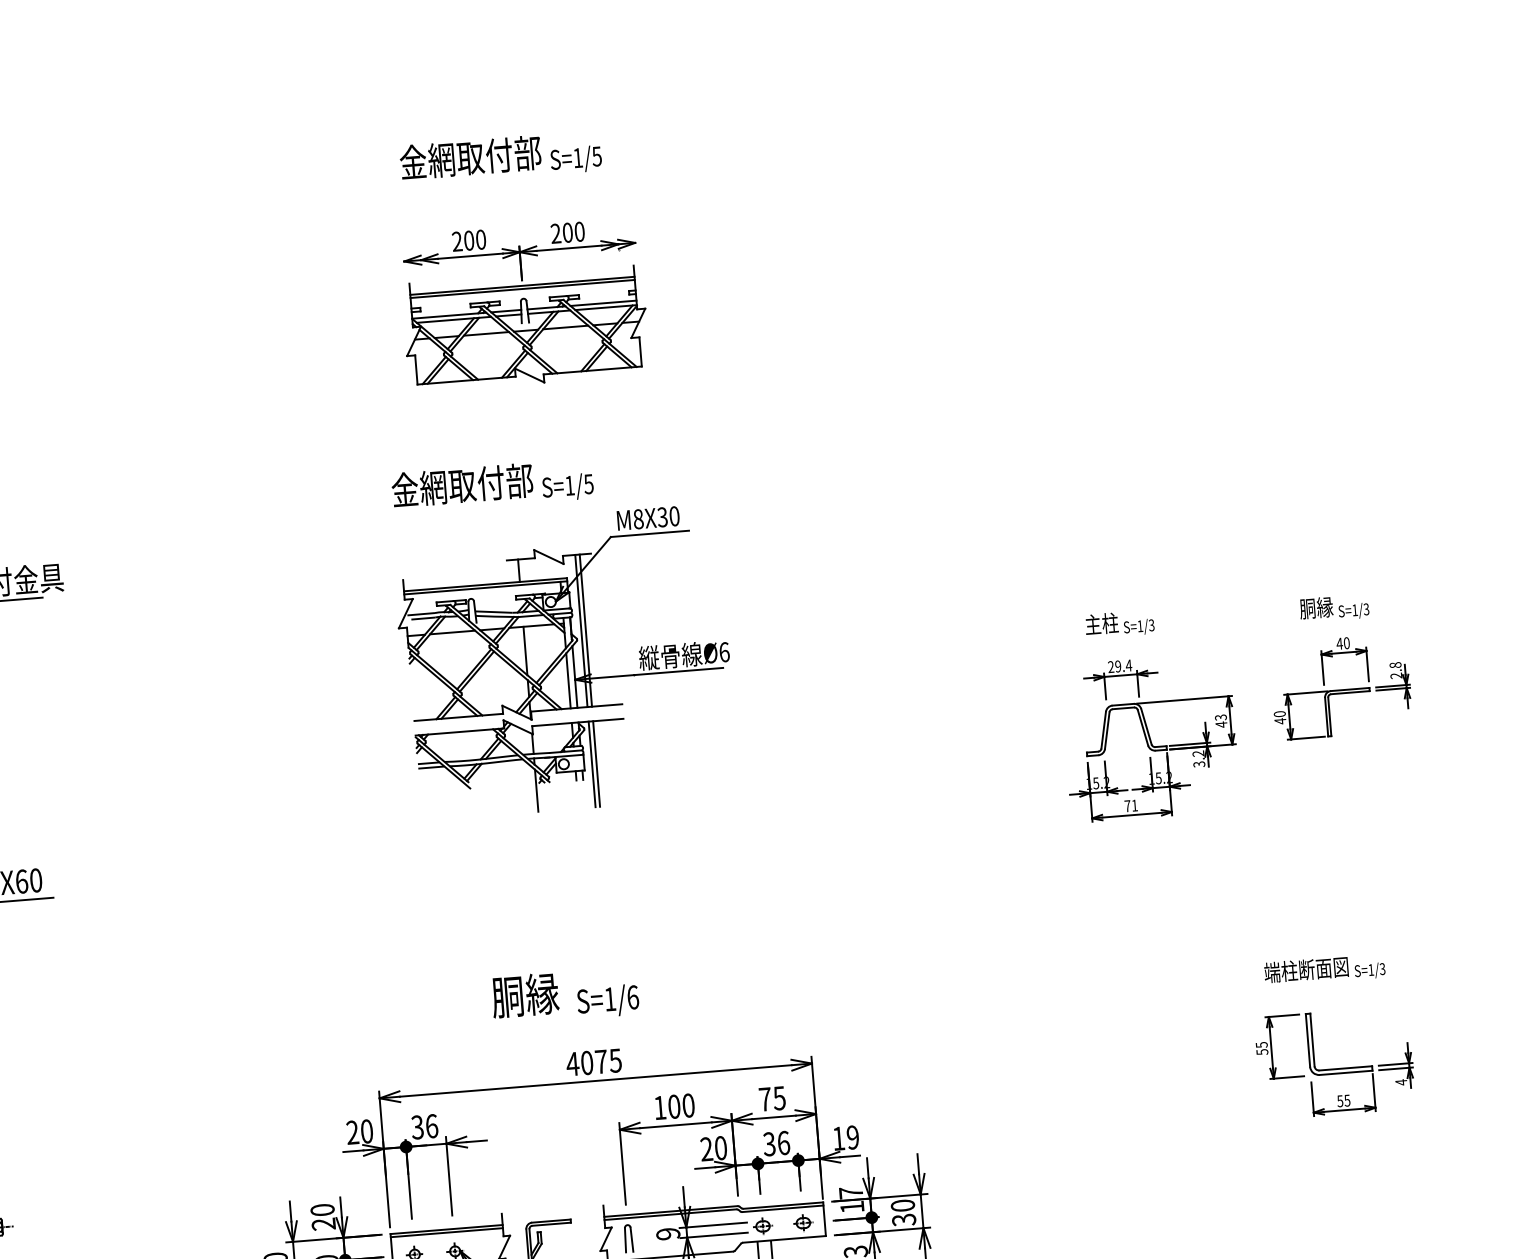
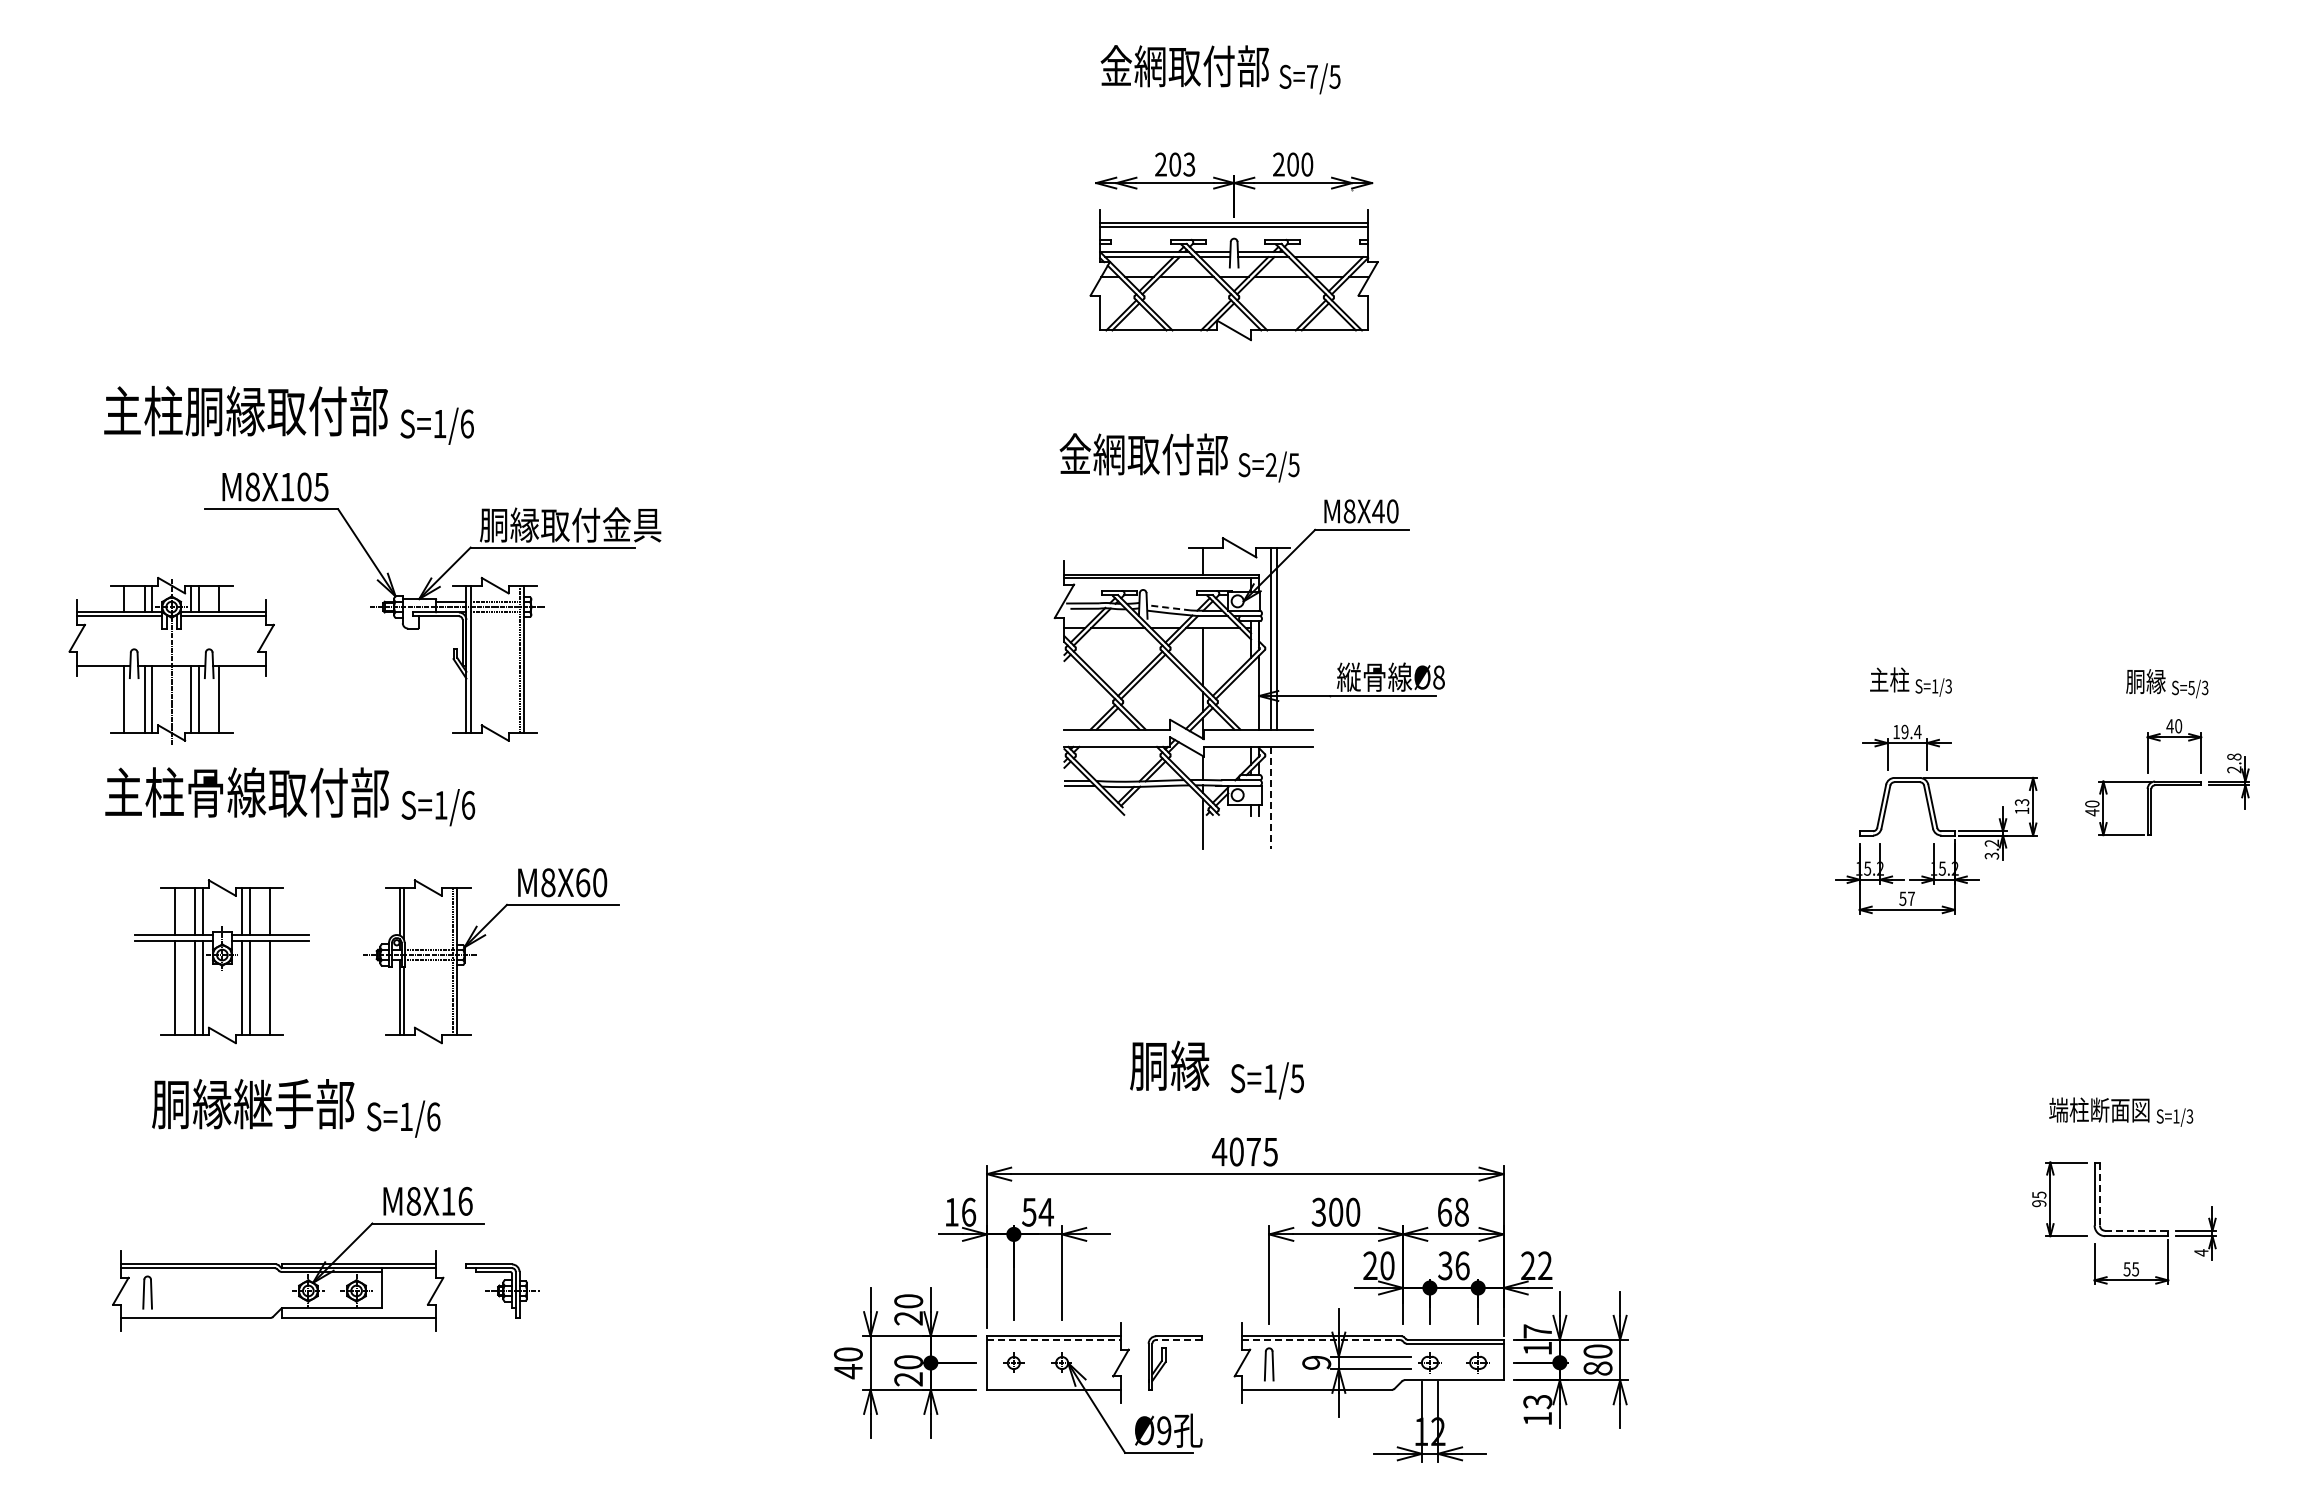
text: (578, 157) -> (1312, 76), S=1/5 -> S=7/5
text: (481, 239) -> (1189, 164), 200 -> 203
line: (603, 303) -> (1328, 251), removed
text: (569, 485) -> (1270, 464), S=1/5 -> S=2/5
text: (662, 517) -> (1378, 511), M8X30 -> M8X40
text: (1355, 610) -> (2191, 688), S=1/3 -> S=5/3
line: (493, 611) -> (1168, 607), solid -> dashed
text: (724, 652) -> (1438, 677), Ø6 -> Ø8
text: (1111, 666) -> (1896, 731), 29.4 -> 19.4
line: (568, 680) -> (1251, 696), removed
text: (1221, 724) -> (2022, 810), 43 -> 13
line: (596, 763) -> (1276, 797), removed
line: (592, 764) -> (1271, 798), solid -> dashed
text: (1130, 805) -> (1906, 898), 71 -> 57
text: (633, 997) -> (1297, 1078), S=1/6 -> S=1/5
line: (1312, 1040) -> (2099, 1194), solid -> dashed
text: (1262, 1052) -> (2039, 1203), 55 -> 95
line: (1346, 1068) -> (2137, 1230), solid -> dashed
text: (771, 1098) -> (1452, 1211), 75 -> 68
text: (659, 1107) -> (1318, 1211), 100 -> 300
text: (424, 1126) -> (1037, 1211), 36 -> 54
text: (359, 1131) -> (960, 1211), 20 -> 16
text: (845, 1137) -> (1536, 1265), 19 -> 22
line: (670, 1215) -> (1321, 1340), solid -> dashed
text: (903, 1219) -> (1597, 1368), 30 -> 80
line: (551, 1224) -> (1178, 1340), solid -> dashed
line: (447, 1233) -> (1054, 1340), solid -> dashed

